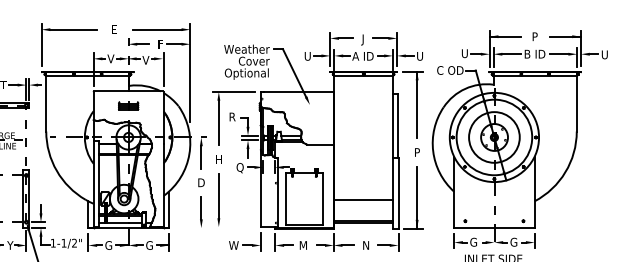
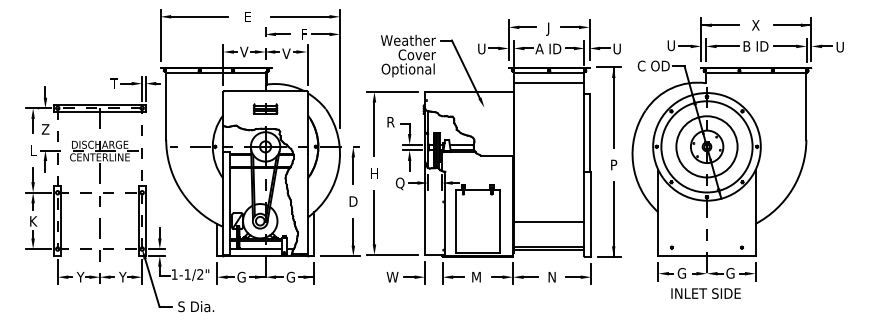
text: (534, 36) -> (755, 25), P -> X
line: (363, 84) -> (548, 82), added
line: (233, 226) -> (392, 254), added
line: (190, 228) -> (340, 256), added

